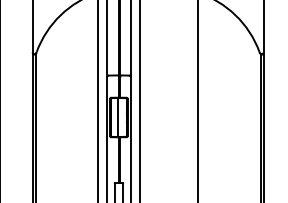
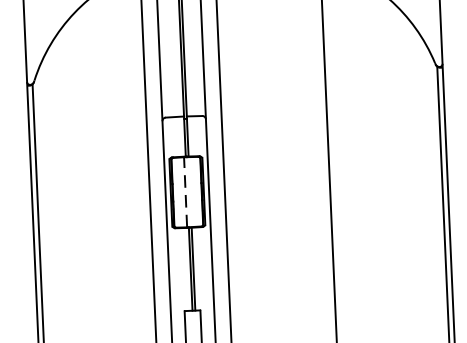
line: (117, 117) -> (184, 192), solid -> dashed

